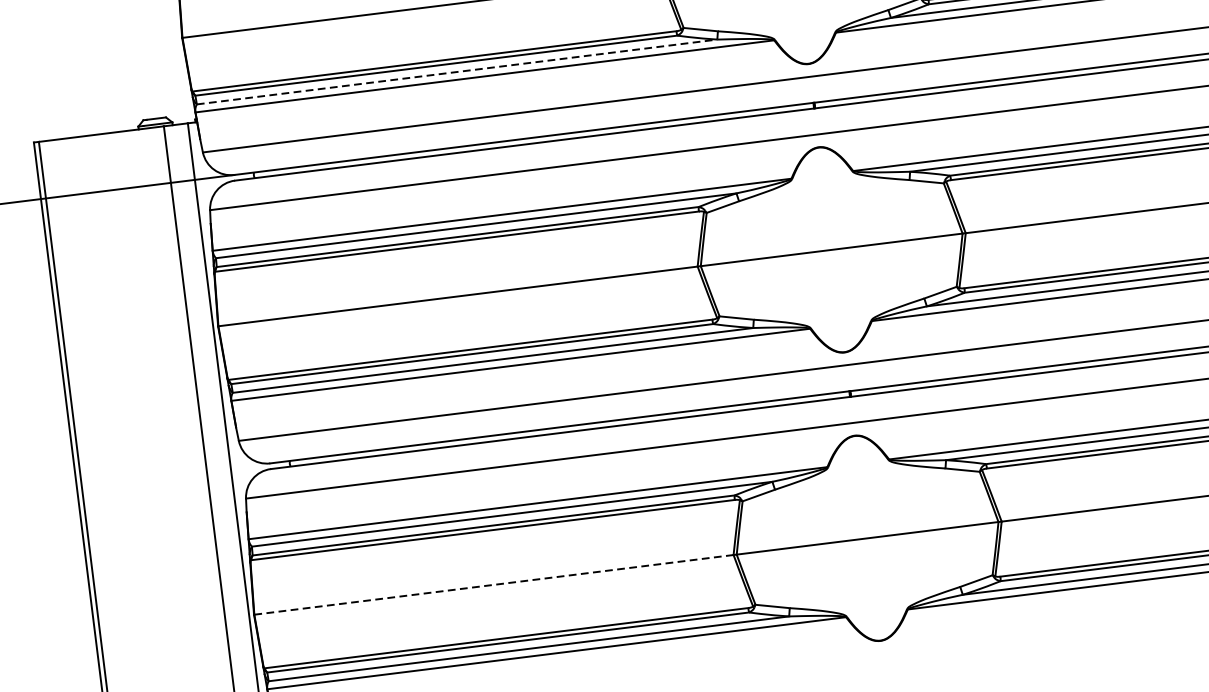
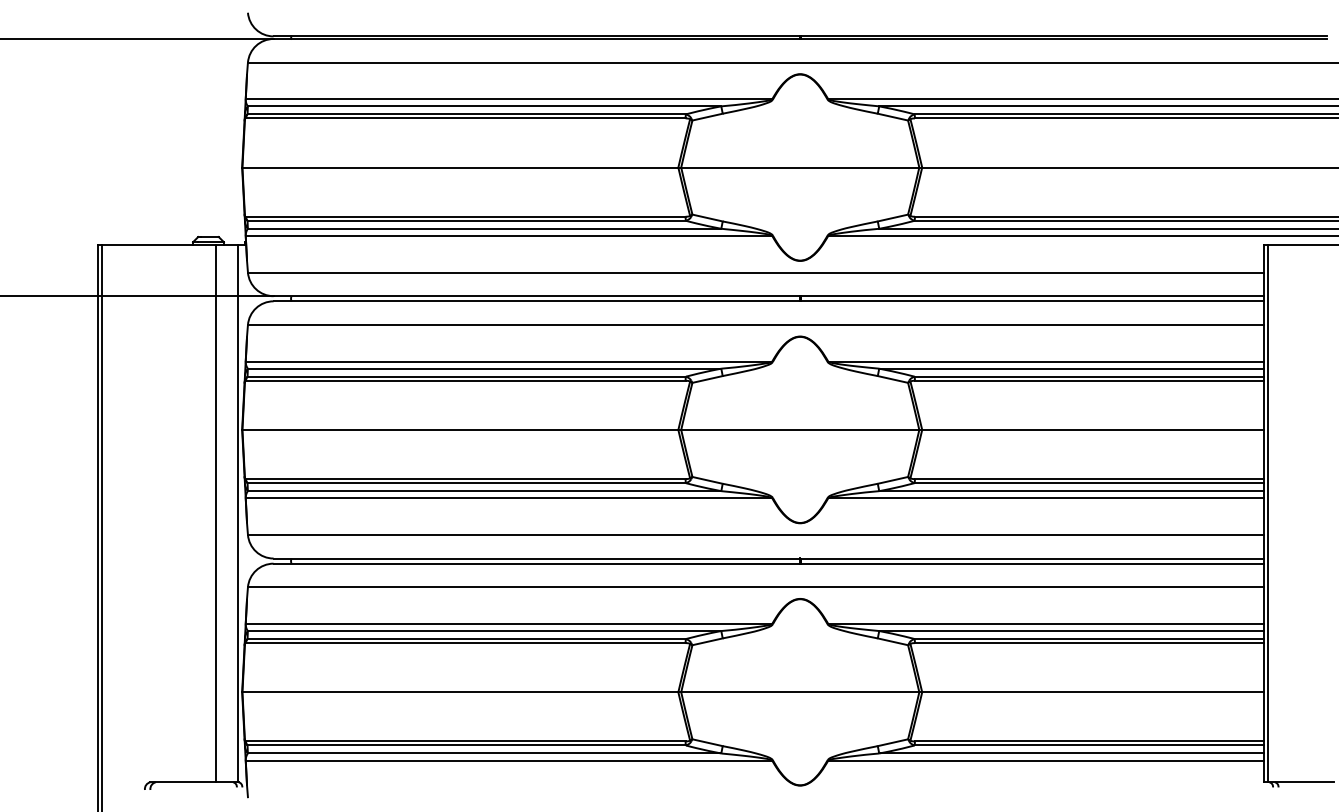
line: (456, 71) -> (484, 228), dashed -> solid
line: (494, 585) -> (460, 692), dashed -> solid

